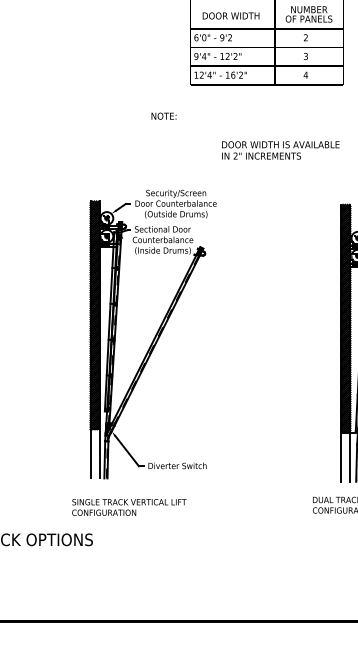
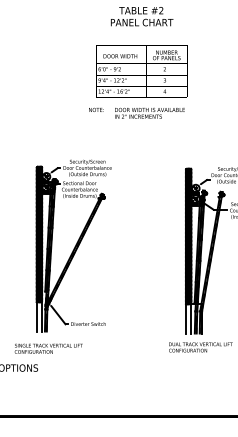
text: (164, 115) -> (96, 109), moved
text: (280, 149) -> (149, 112), moved
text: (128, 506) -> (48, 348), moved

